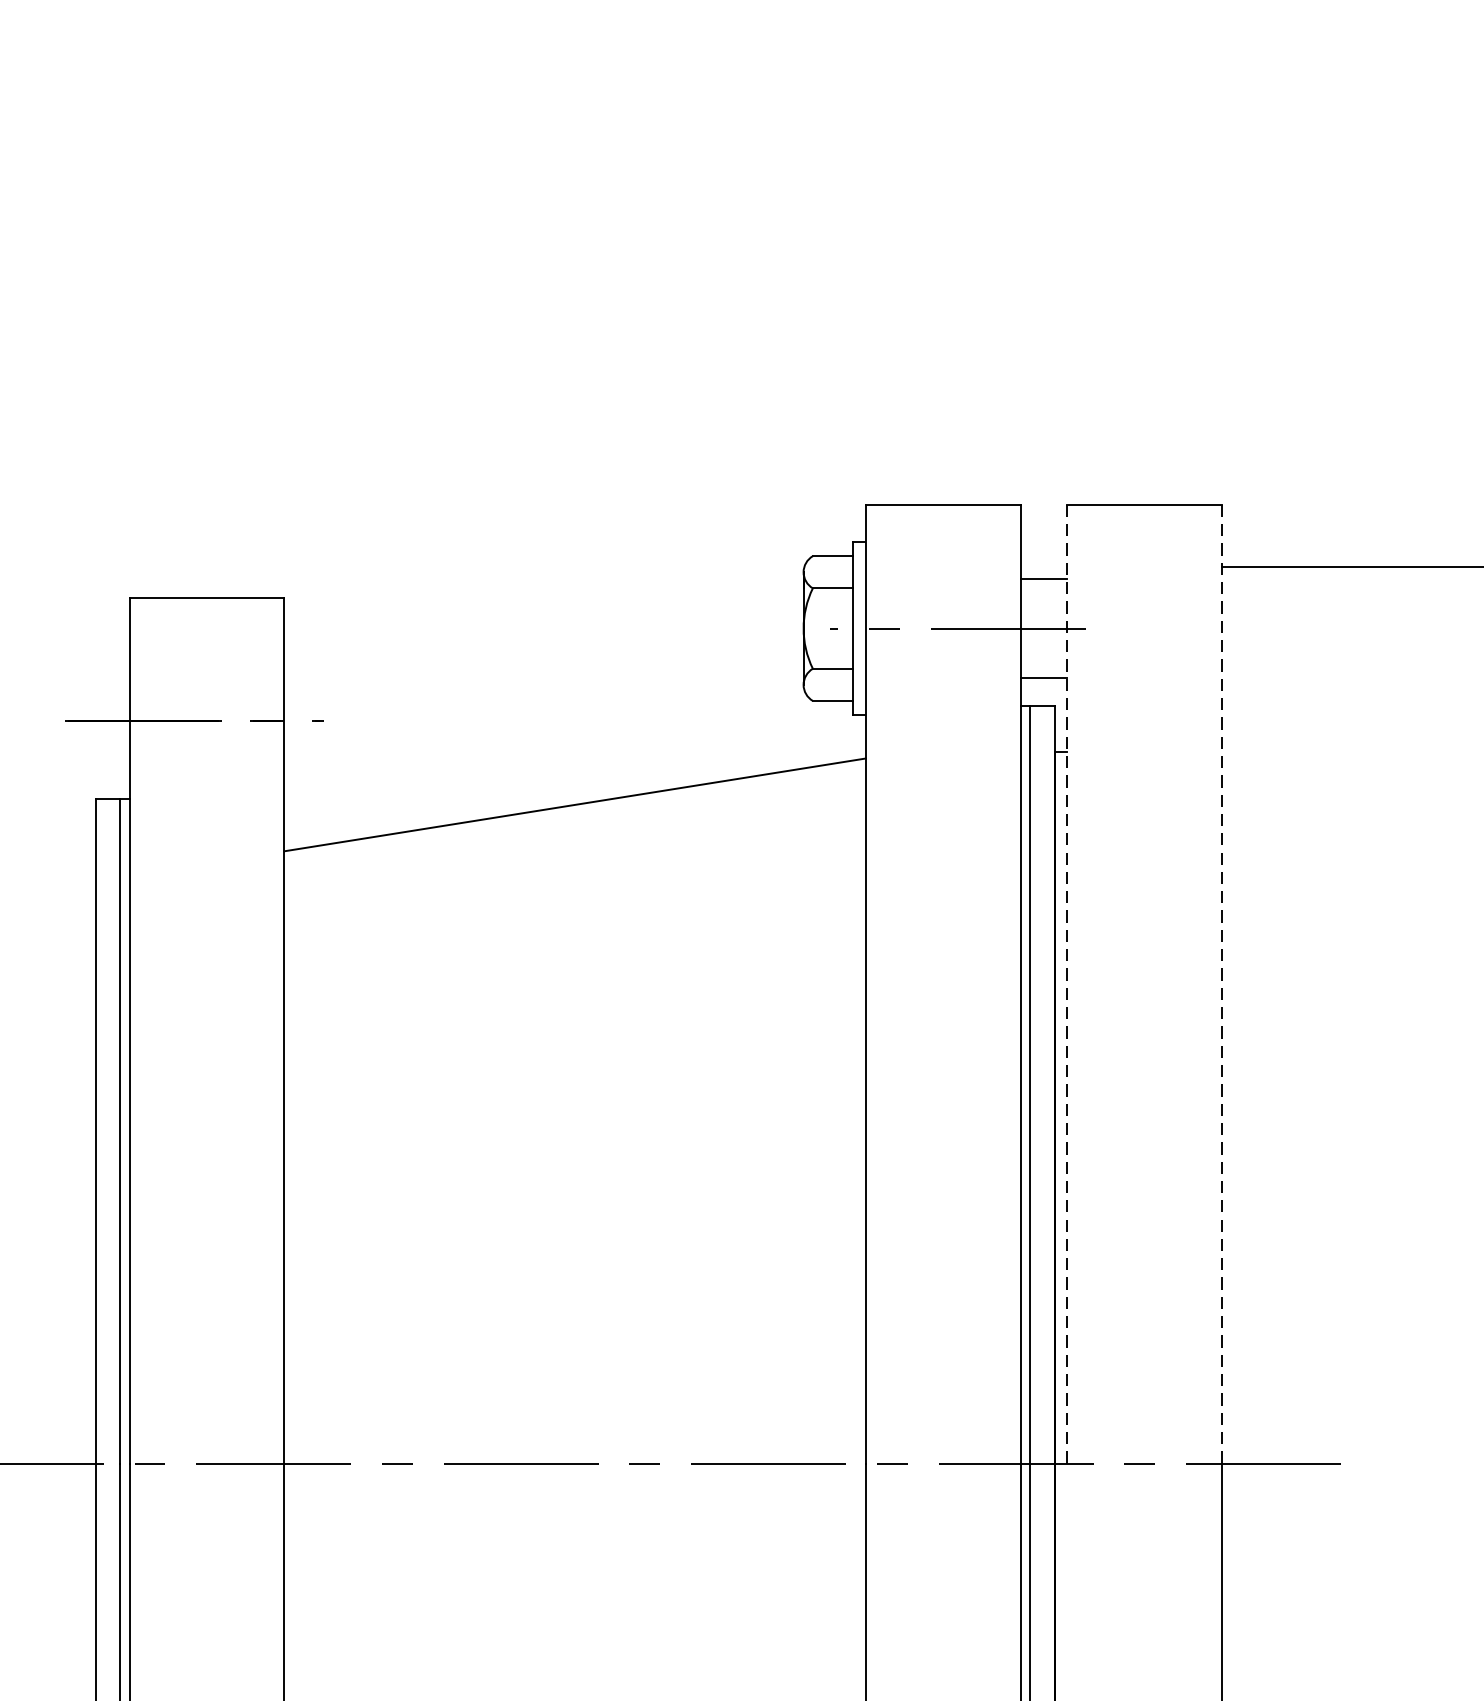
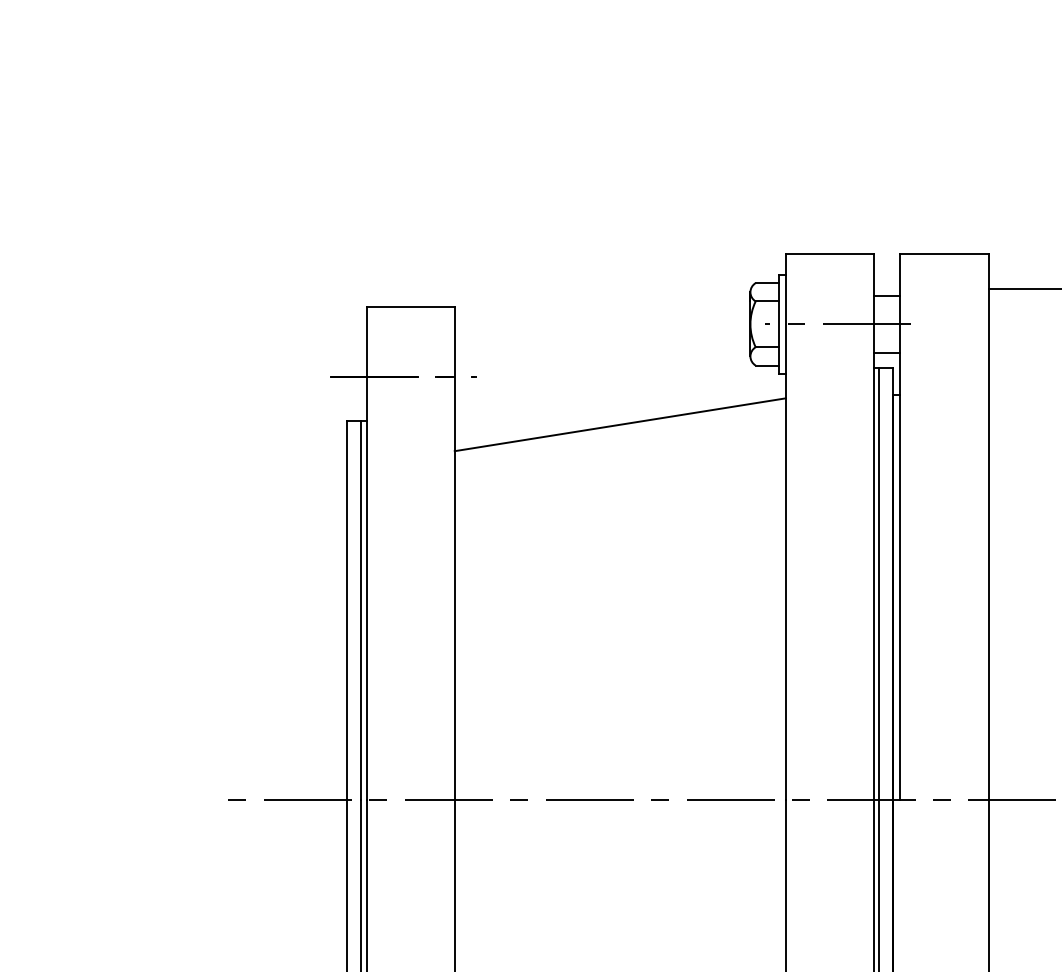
line: (1067, 985) -> (900, 527), dashed -> solid
line: (1221, 985) -> (988, 527), dashed -> solid

